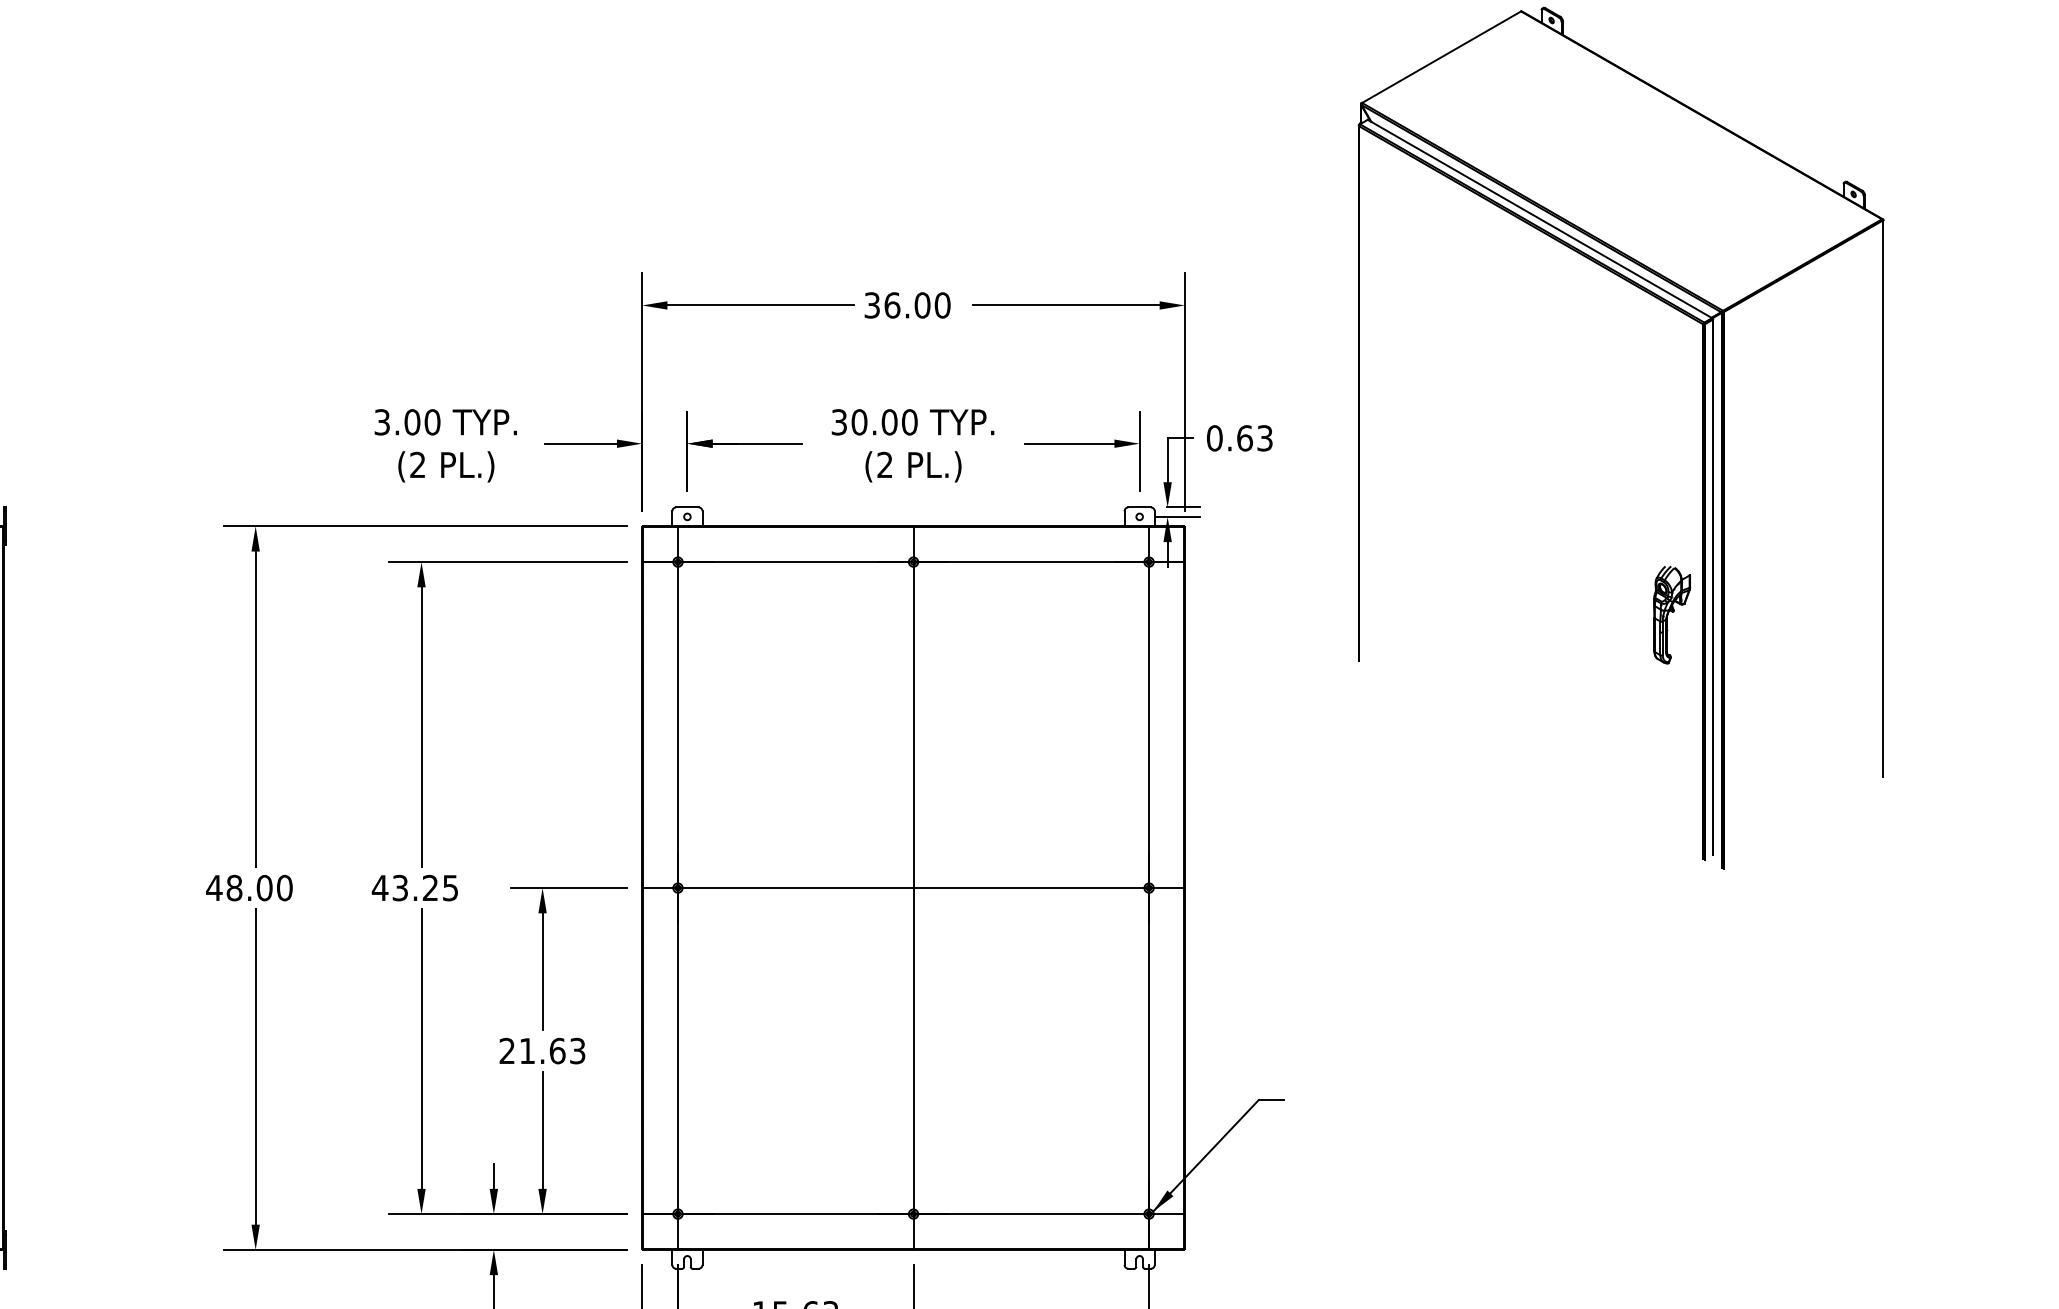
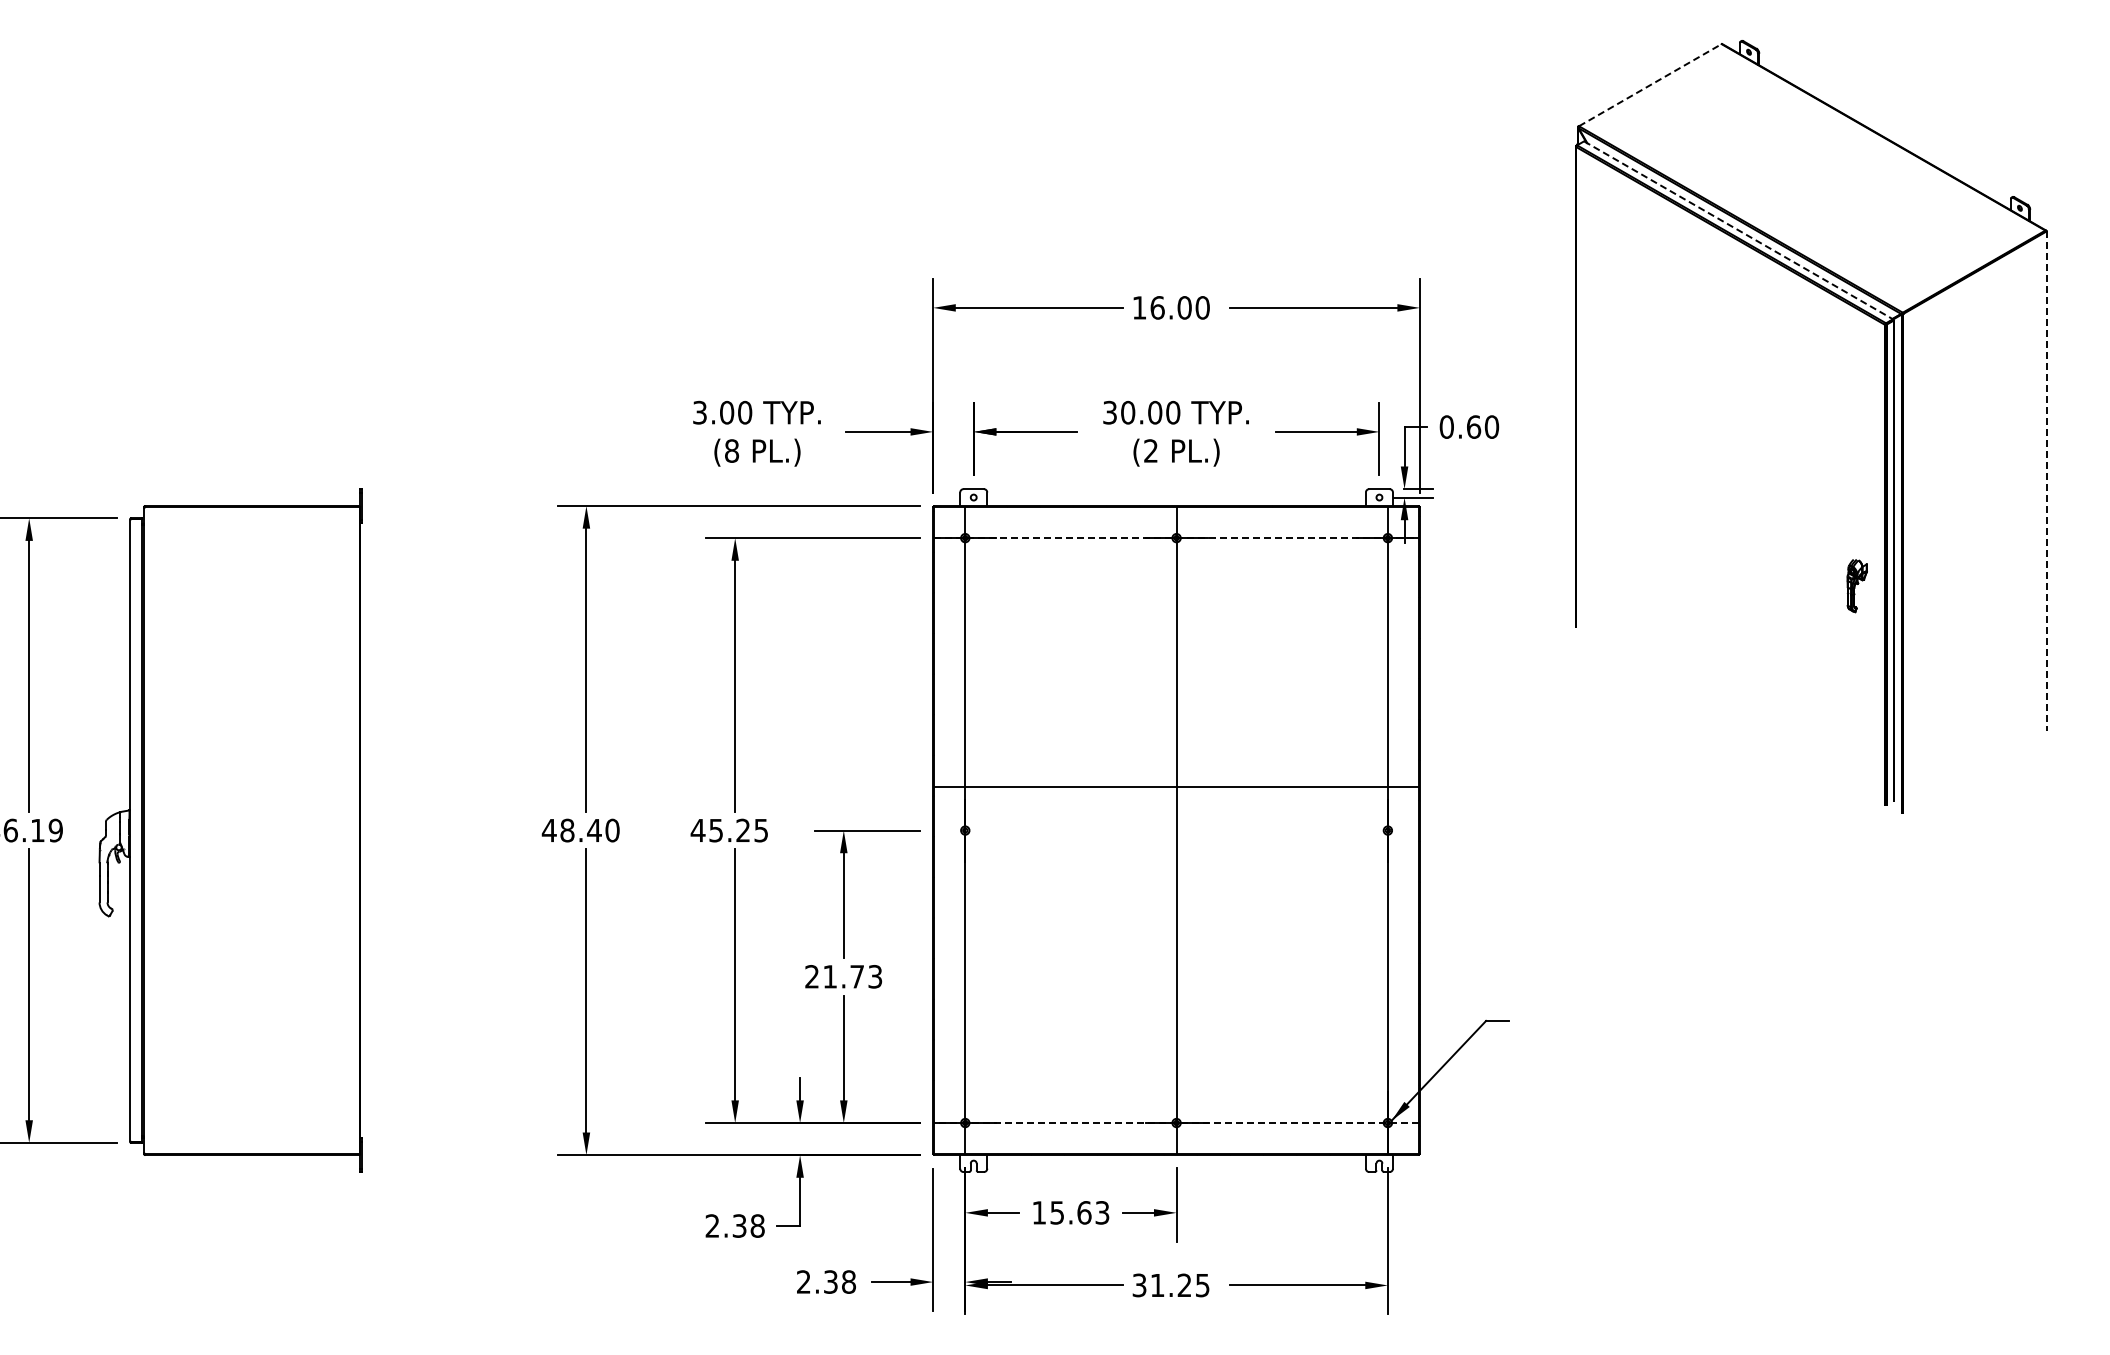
line: (1441, 56) -> (1650, 84), solid -> dashed
line: (1539, 219) -> (1738, 230), solid -> dashed
text: (872, 305) -> (1139, 307), 36.00 -> 16.00
text: (1264, 437) -> (1491, 426), 0.63 -> 0.60
text: (418, 464) -> (732, 450), (2 -> (8
line: (1883, 498) -> (2046, 481), solid -> dashed
line: (914, 562) -> (1177, 538), solid -> dashed
part: (1672, 614) -> (1857, 585), size x0.6
text: (400, 886) -> (716, 829), 43.25 -> 45.25
text: (264, 888) -> (594, 830), 48.00 -> 48.40
line: (913, 888) -> (1176, 786), moved
text: (557, 1050) -> (857, 976), 21.63 -> 21.73
line: (913, 1214) -> (1176, 1123), solid -> dashed

